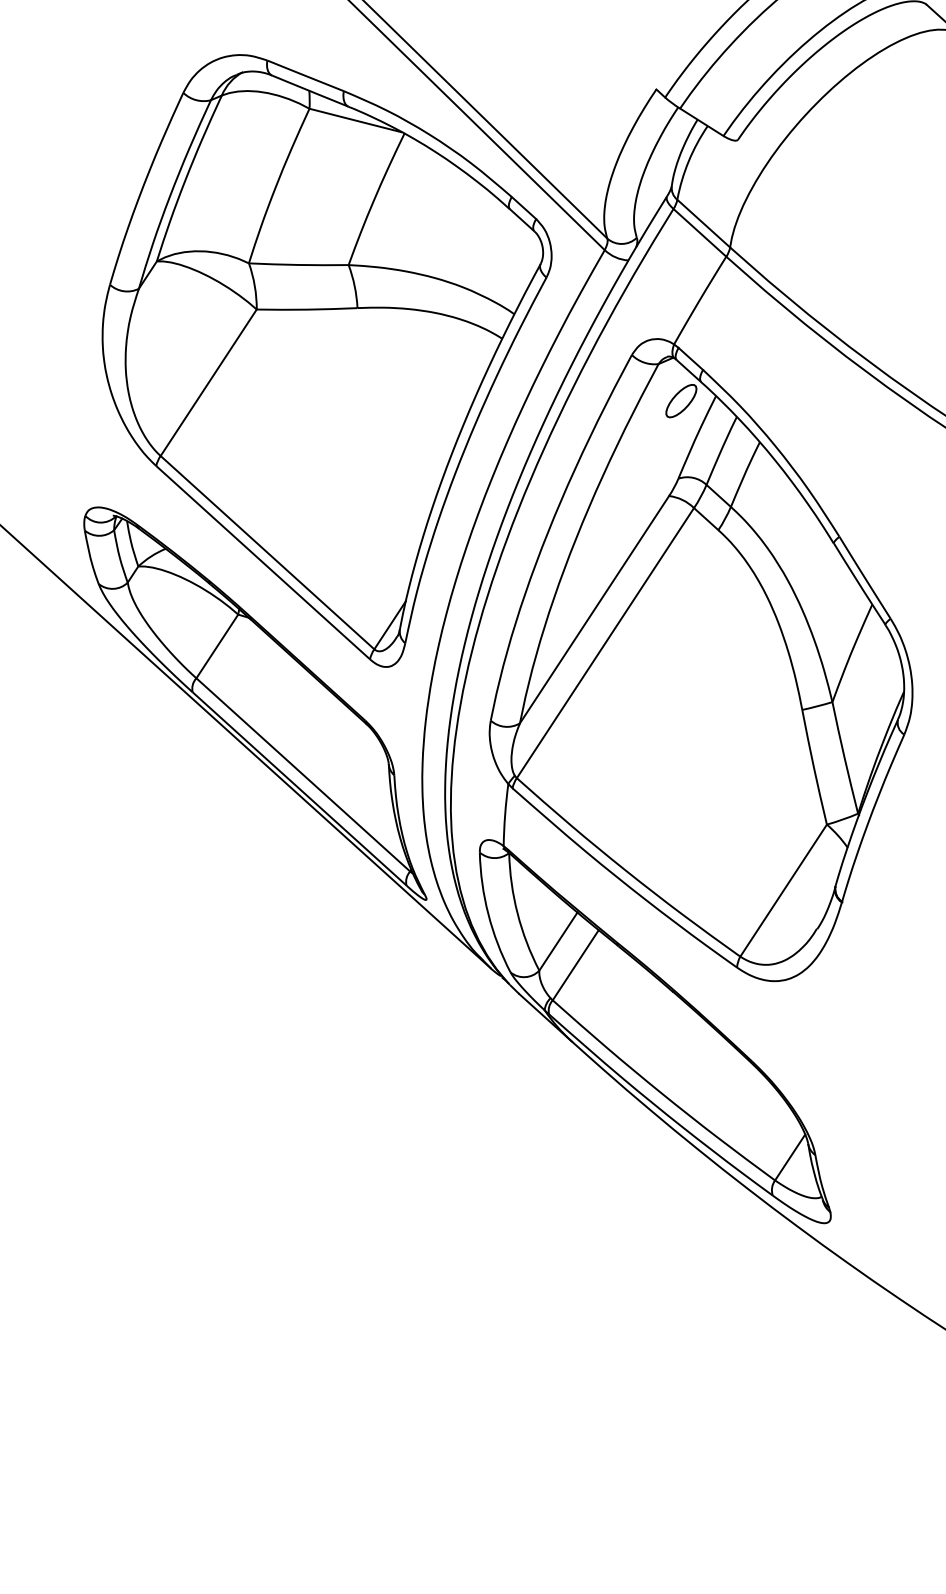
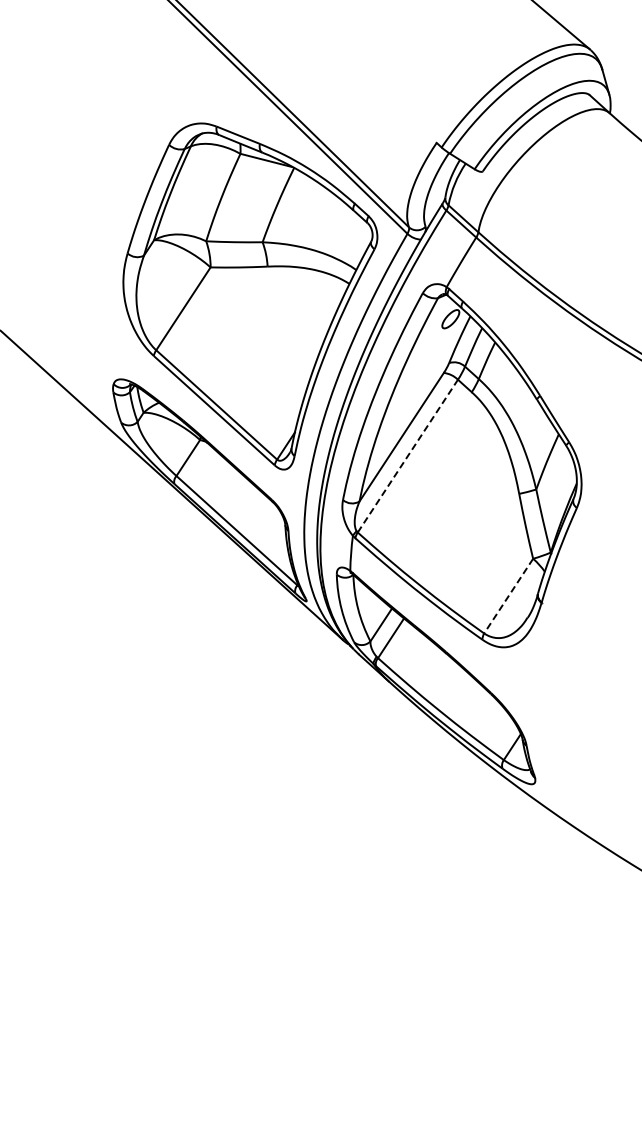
line: (606, 642) -> (408, 455), solid -> dashed
line: (783, 891) -> (508, 596), solid -> dashed

